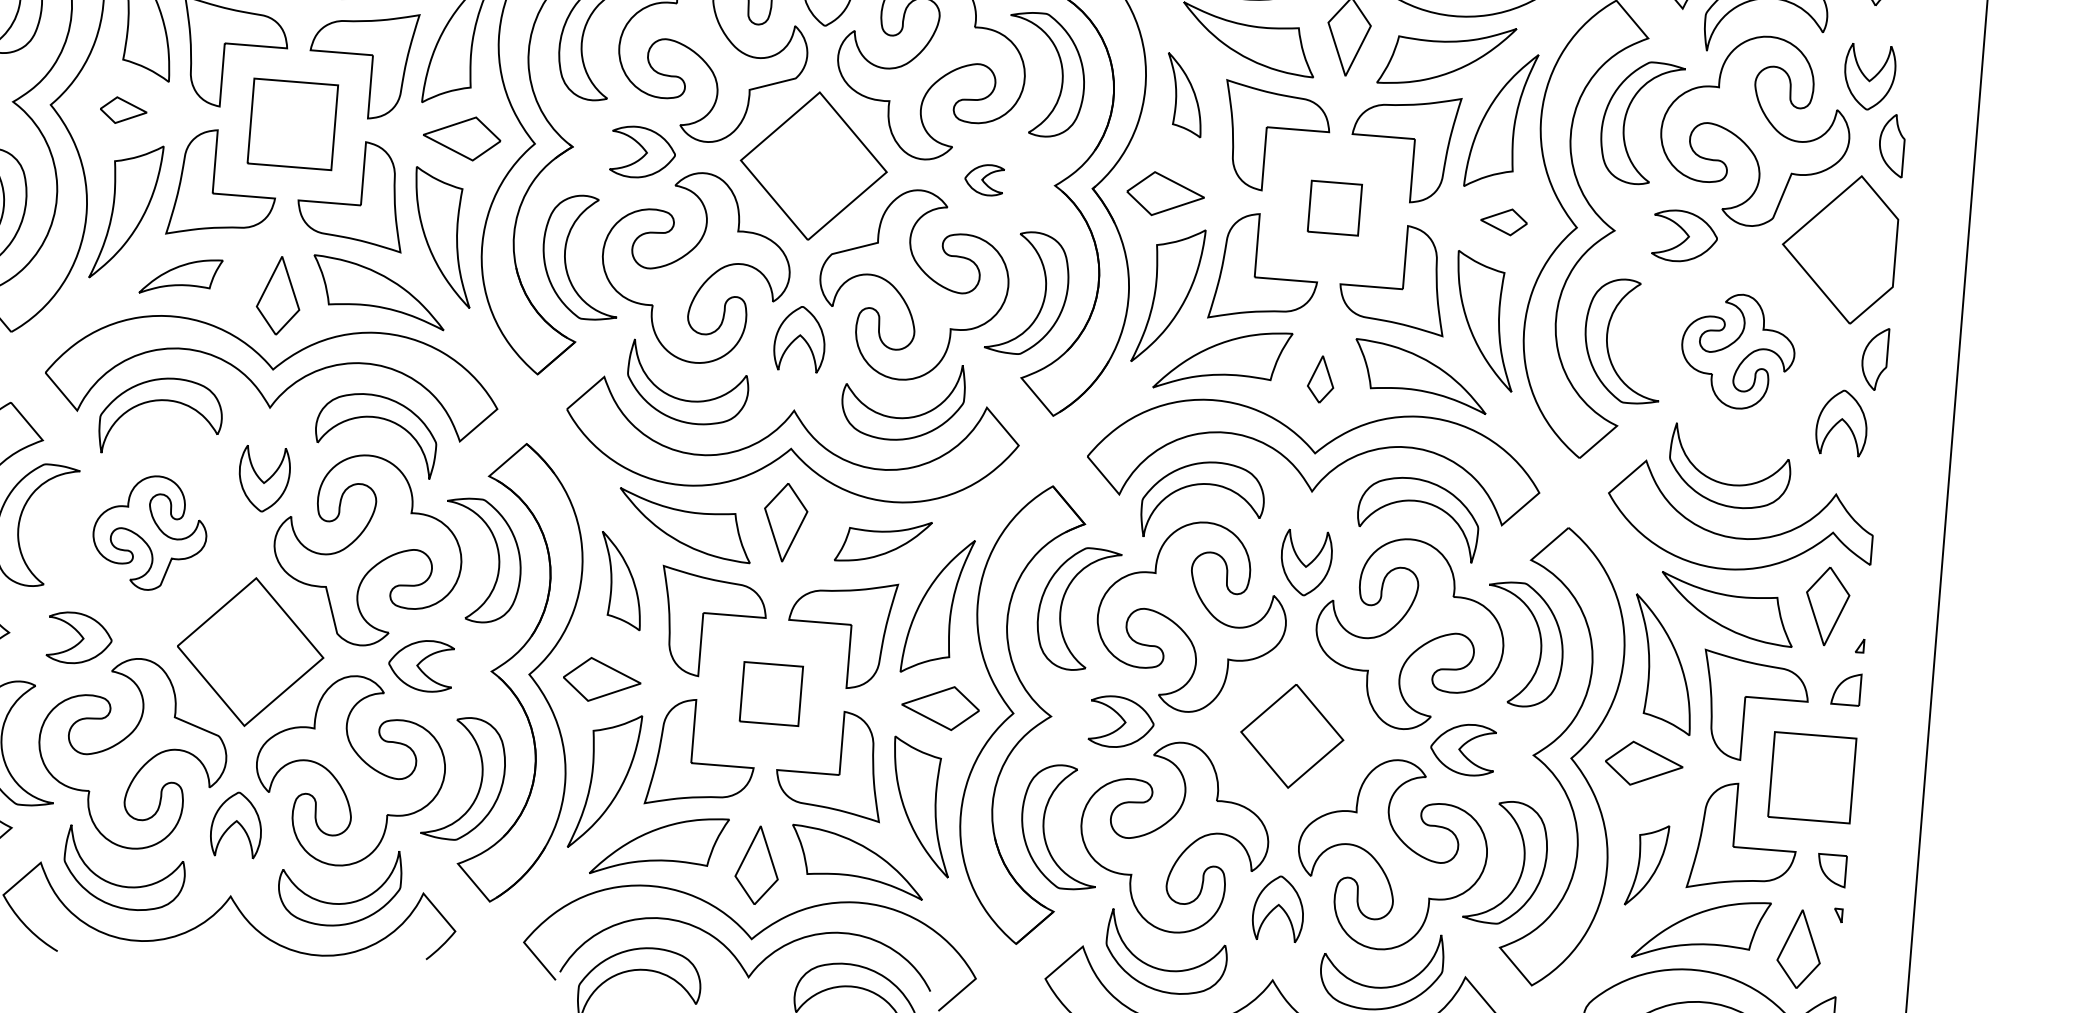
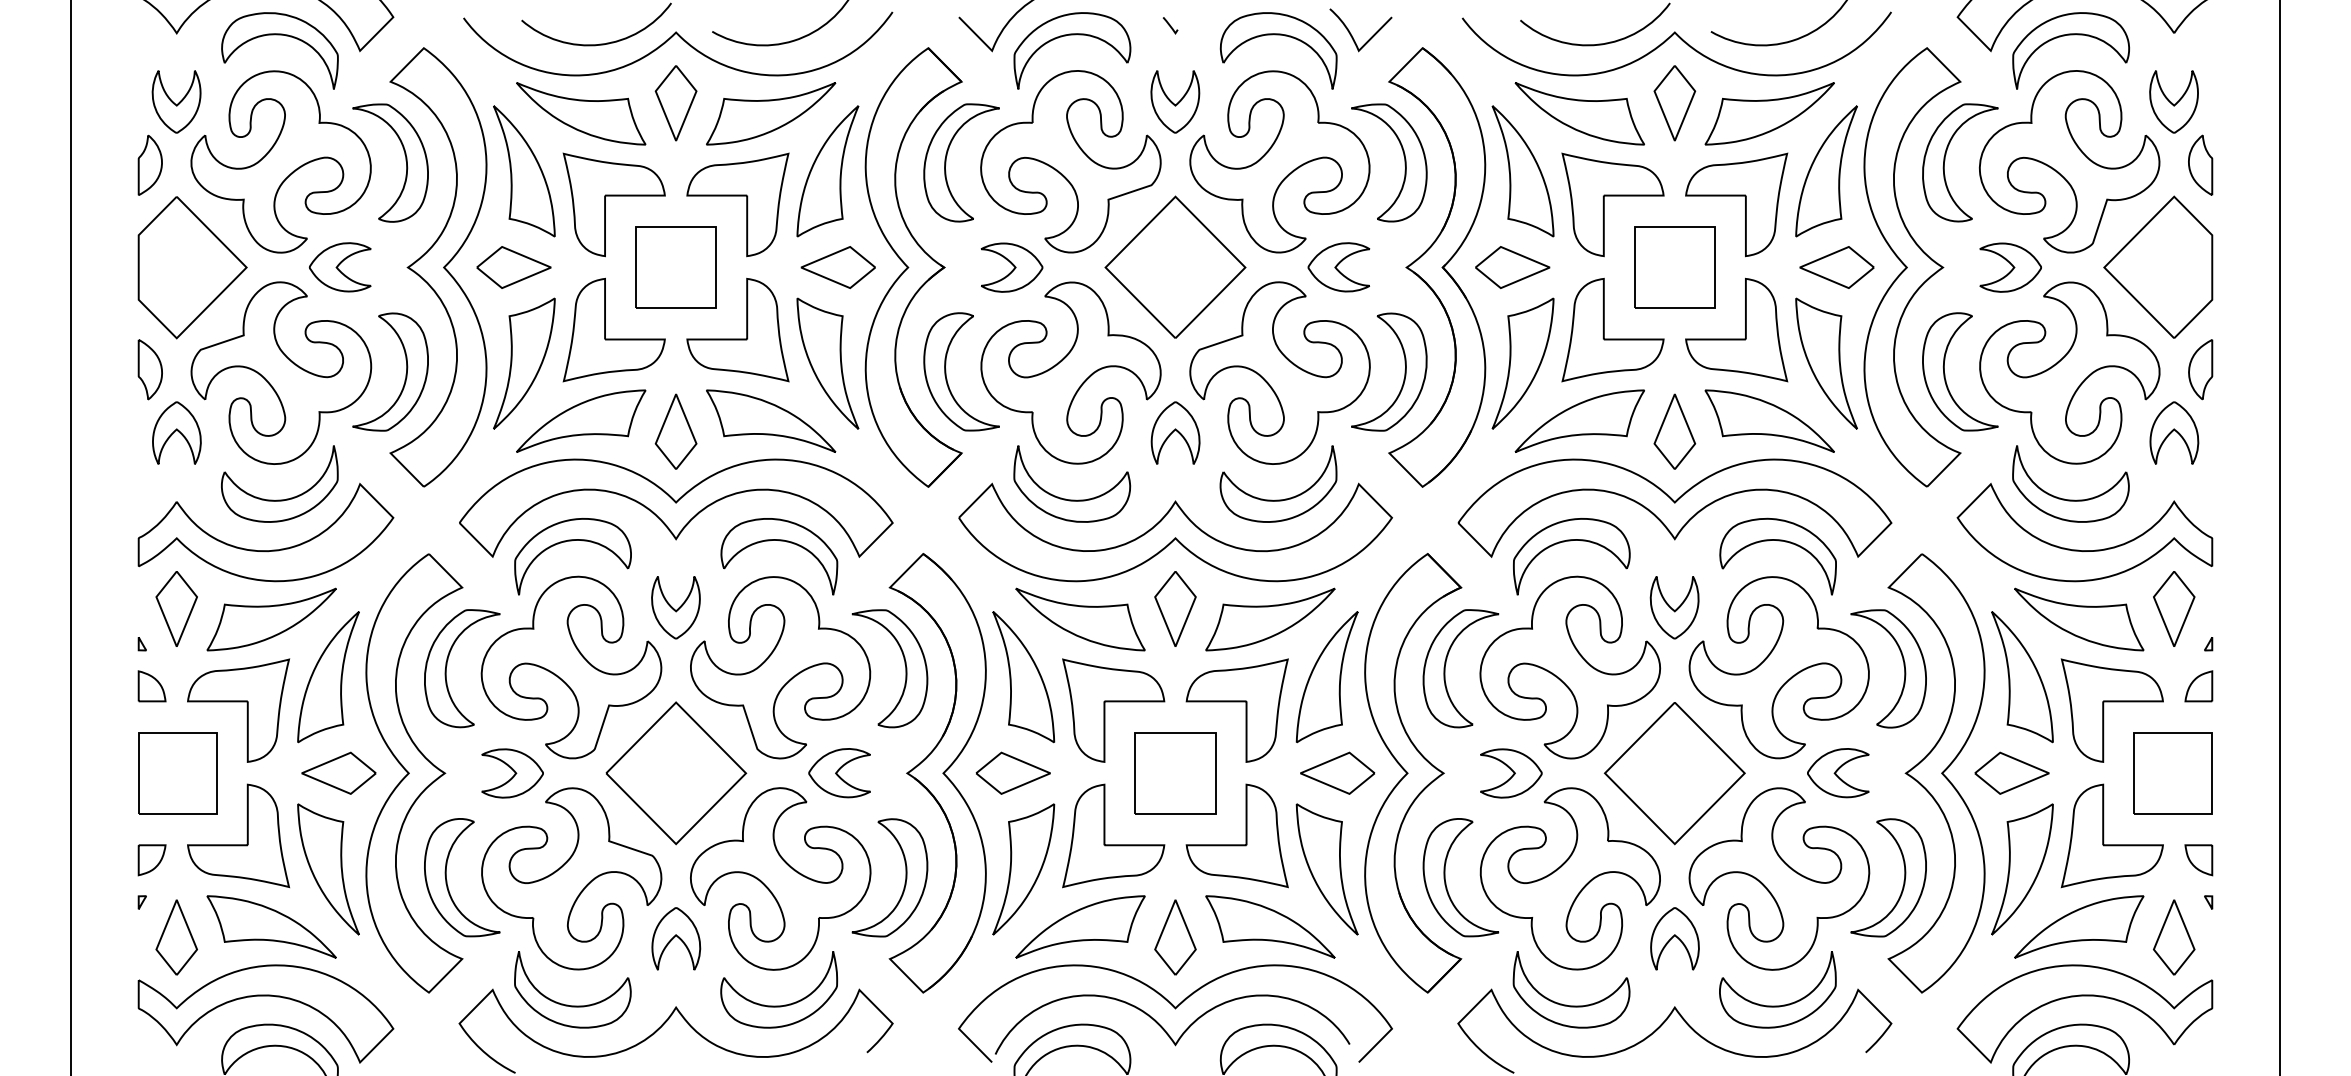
part: (1183, 95) -> (1522, 171), size x1.67
part: (123, 110) -> (513, 267), size x1.67
part: (983, 179) -> (1338, 267), size x1.67
part: (1334, 208) -> (1674, 267), size x1.67
part: (1503, 221) -> (1836, 267), size x1.67
part: (181, 276) -> (581, 420), size x1.67
part: (1737, 350) -> (2069, 372), size x1.67
part: (1320, 379) -> (1674, 431), size x1.67
part: (150, 532) -> (571, 667), size x1.67
part: (883, 541) -> (1270, 619), size x1.43
part: (620, 581) -> (1023, 677), size x1.43
part: (771, 694) -> (1175, 773), size x1.43
part: (1292, 736) -> (1674, 773), size x1.43
part: (1647, 865) -> (2022, 869), size x1.67

